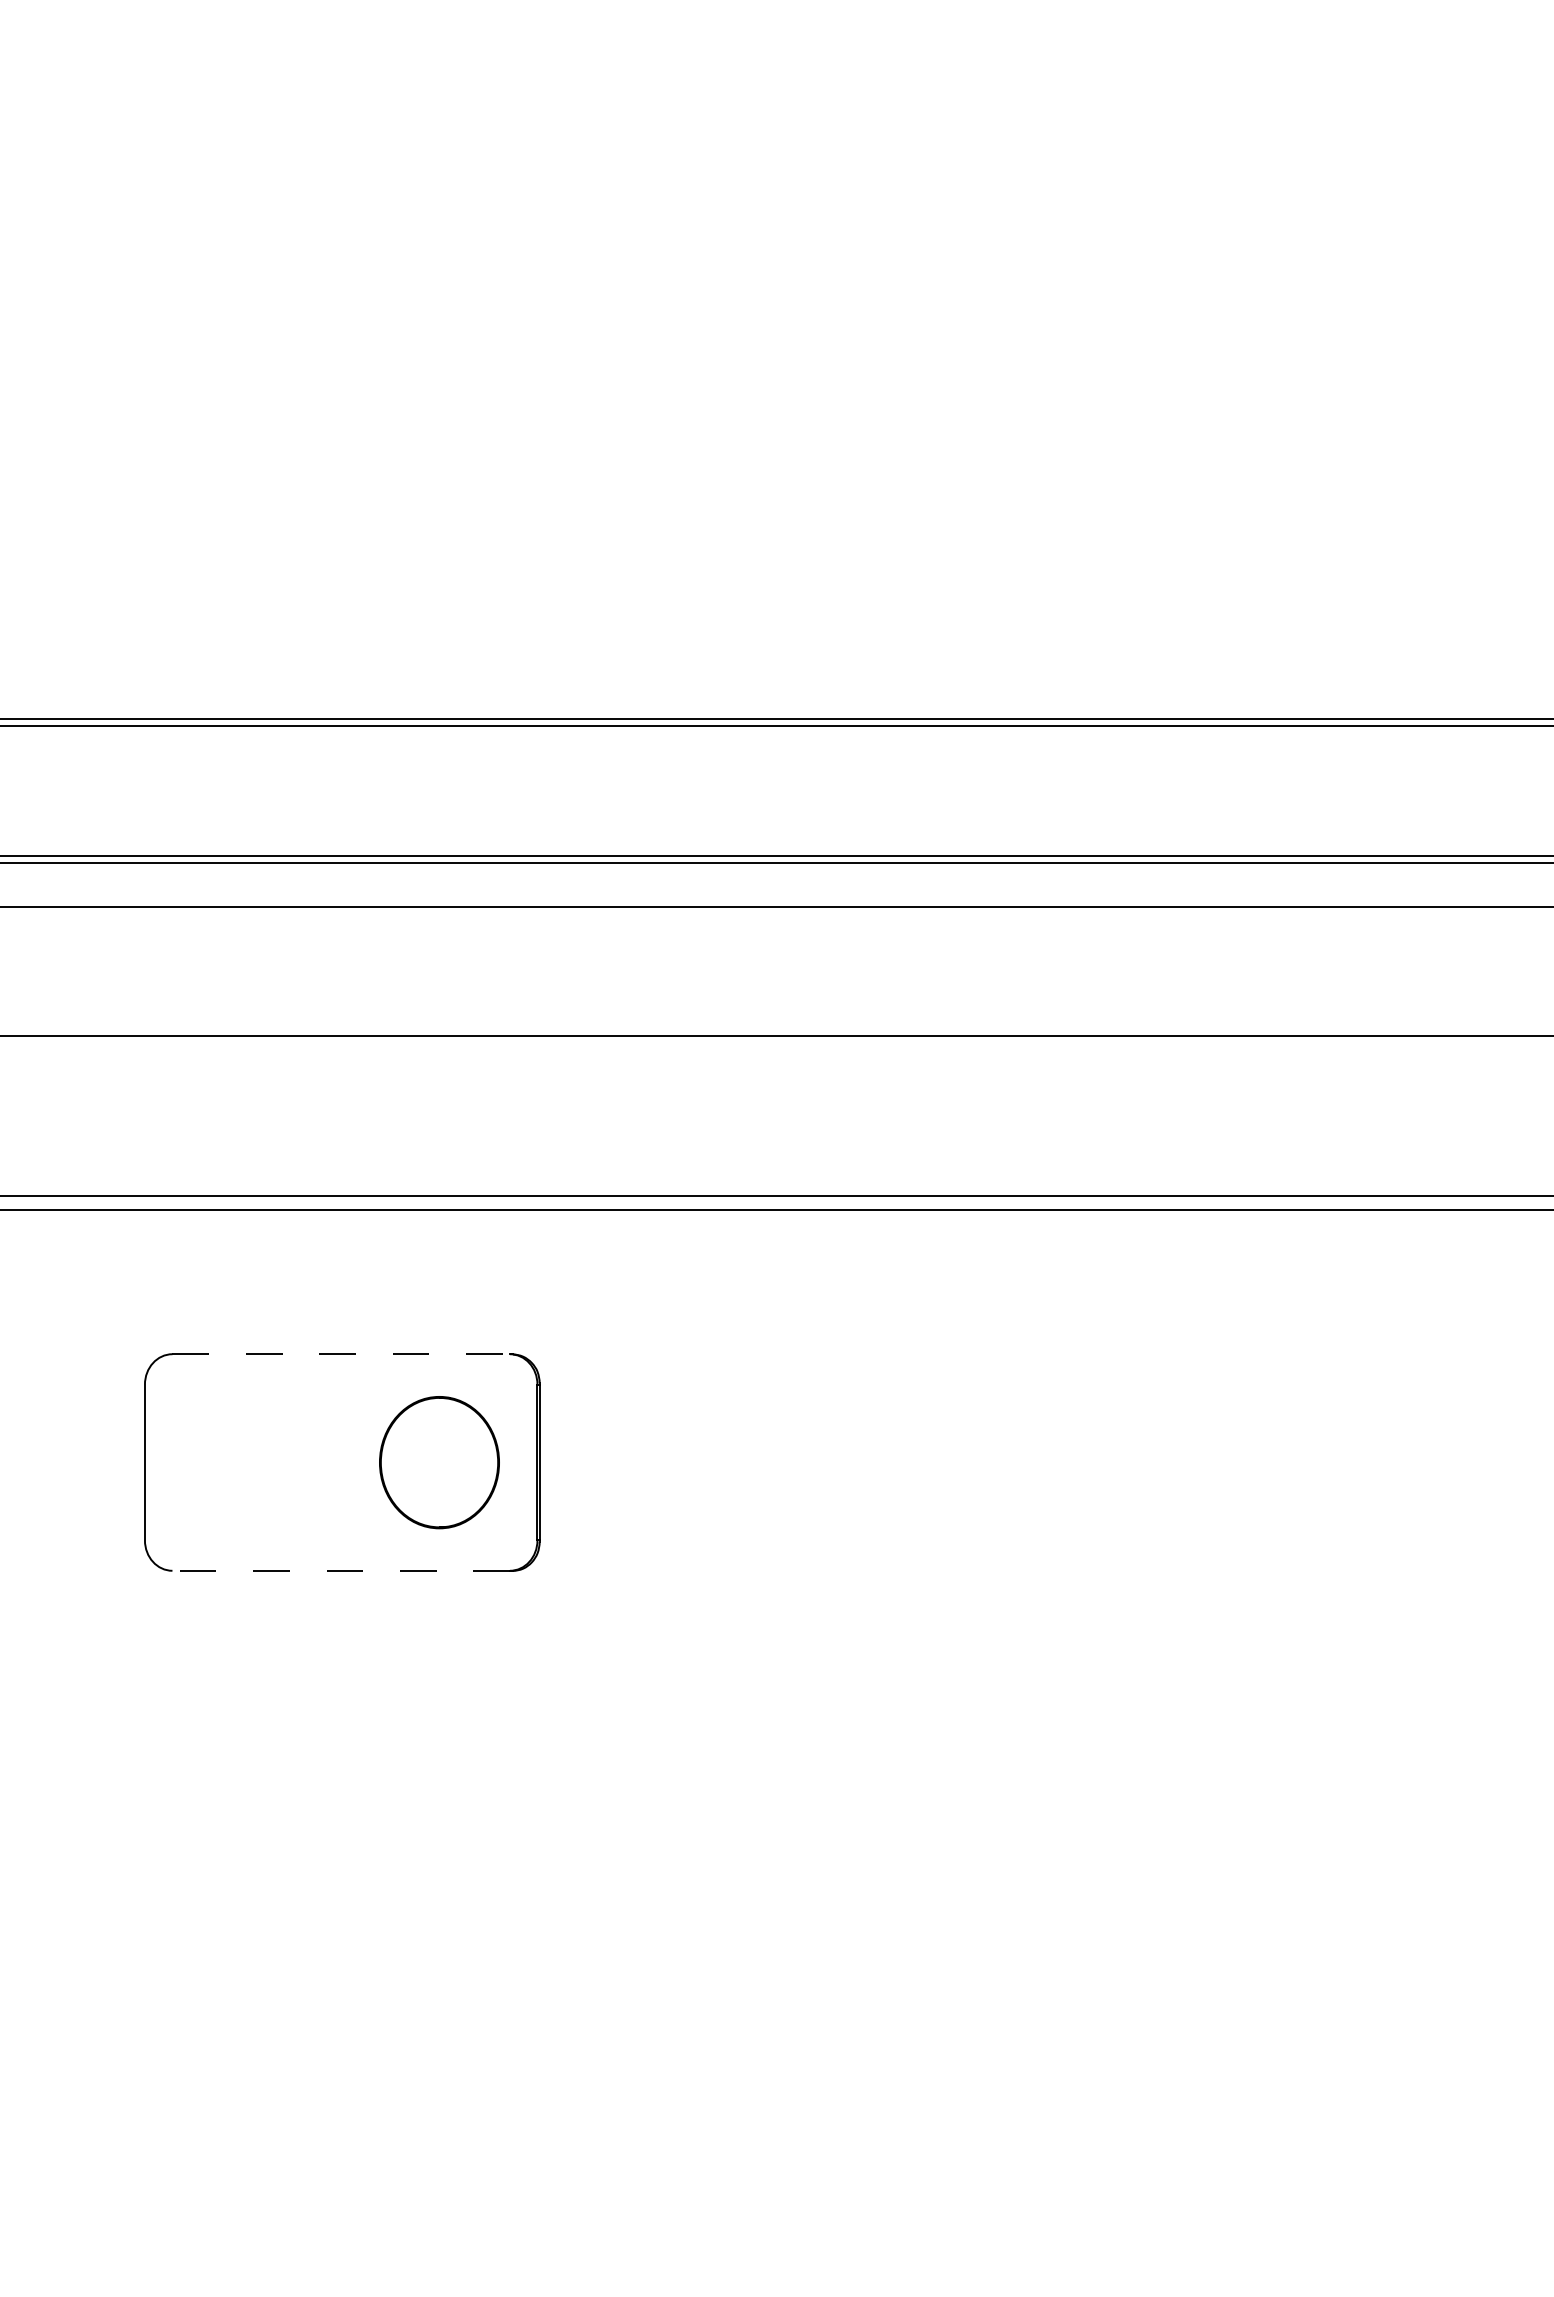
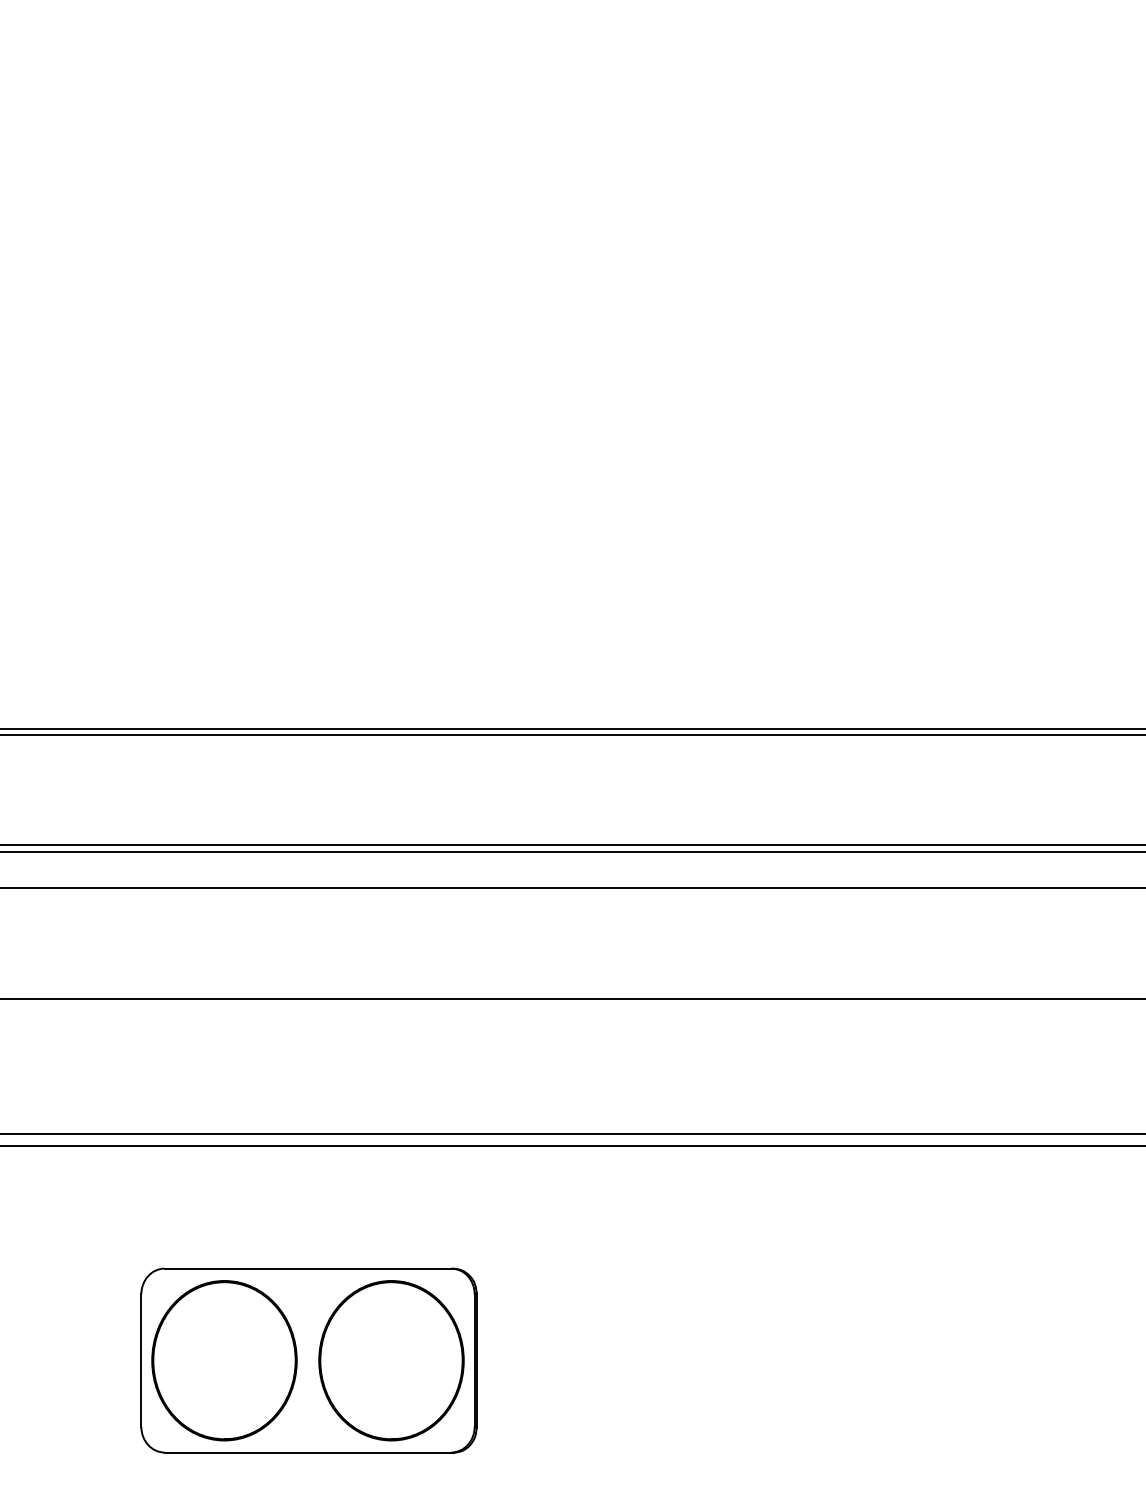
line: (341, 1354) -> (308, 1268), dashed -> solid
part: (242, 1462) -> (224, 1360), added
part: (439, 1462) -> (391, 1360), size x1.43
line: (341, 1570) -> (308, 1452), dashed -> solid

